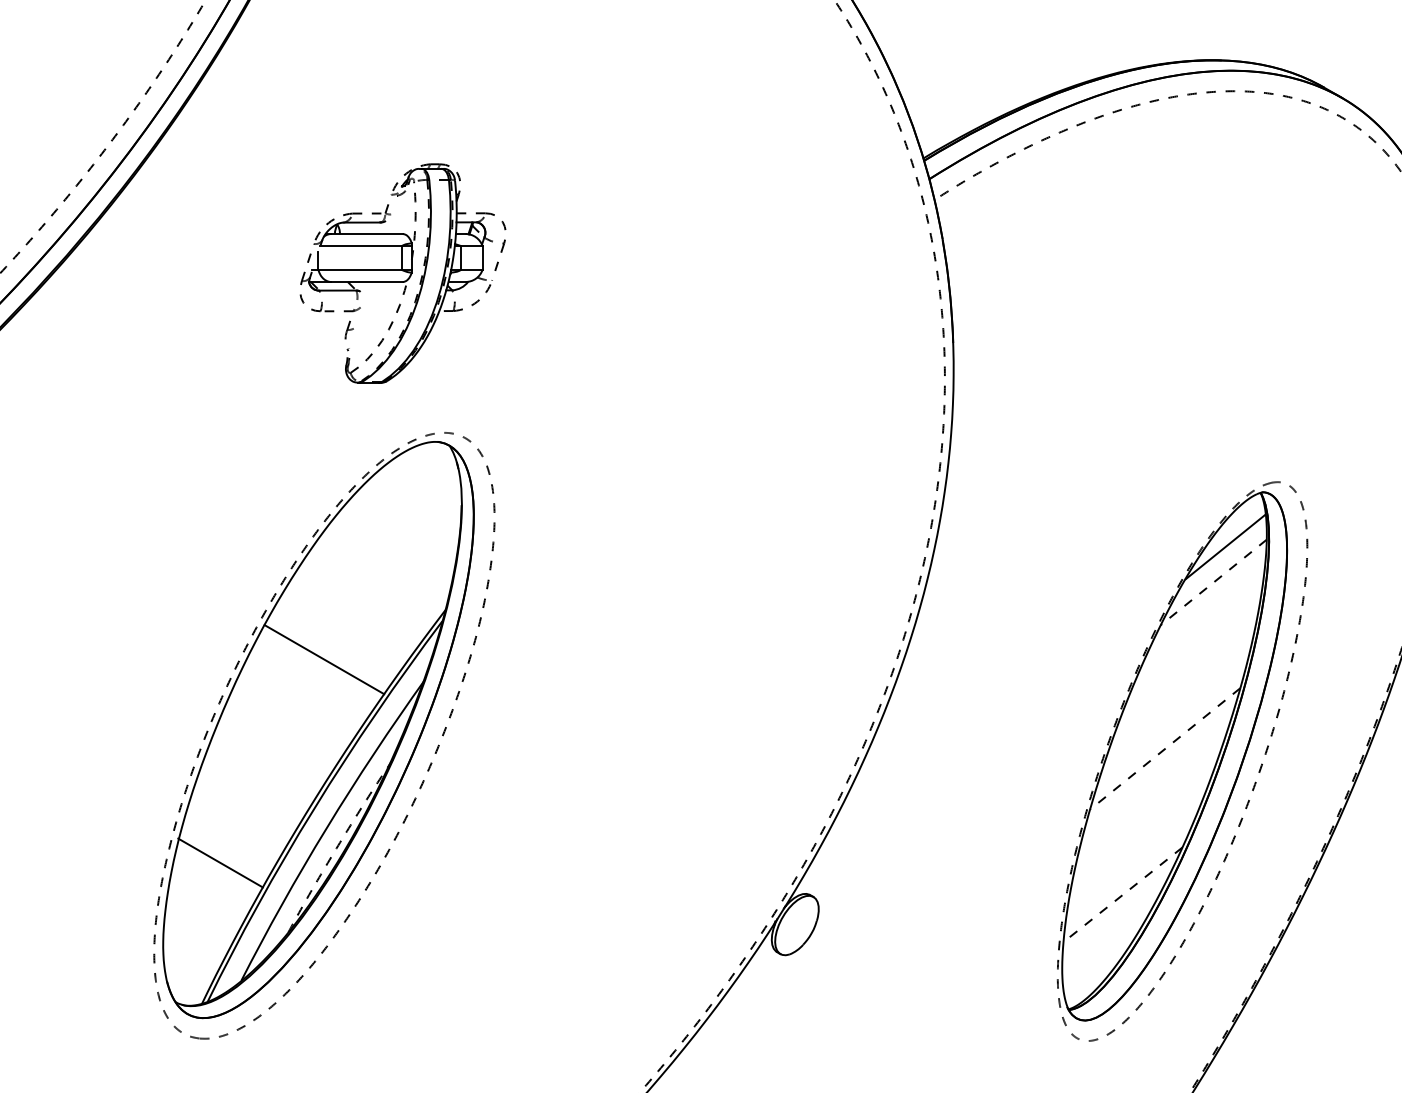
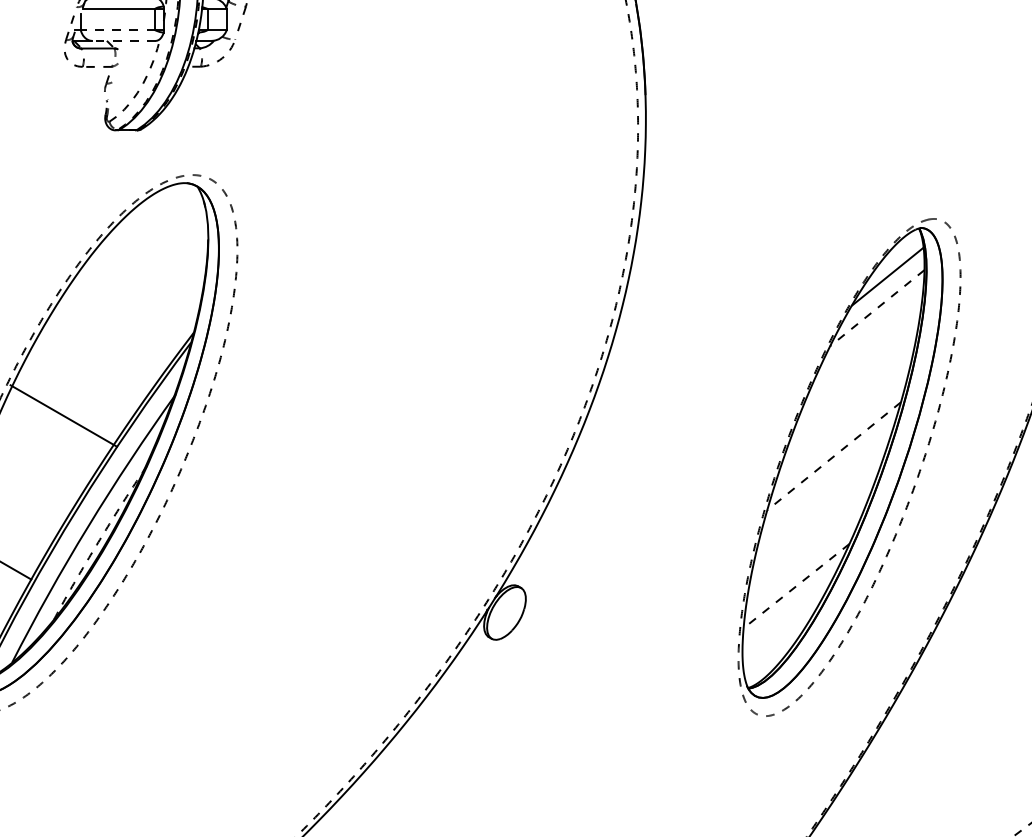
line: (360, 270) -> (118, 30), solid -> dashed
line: (367, 282) -> (124, 41), solid -> dashed
line: (324, 659) -> (63, 415), moved

